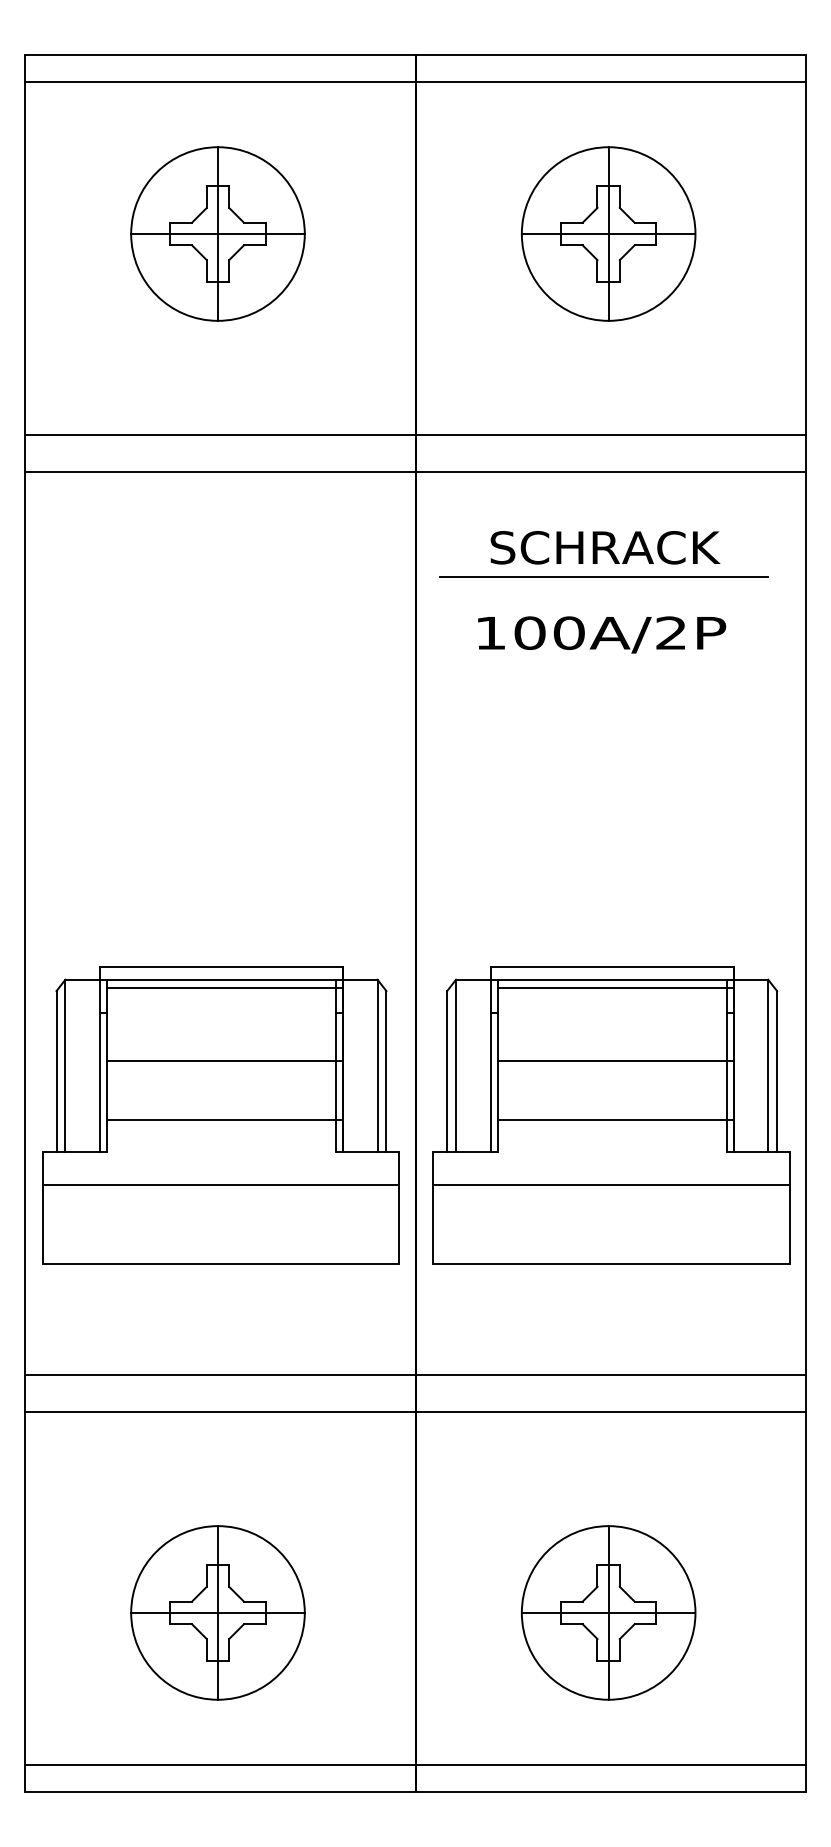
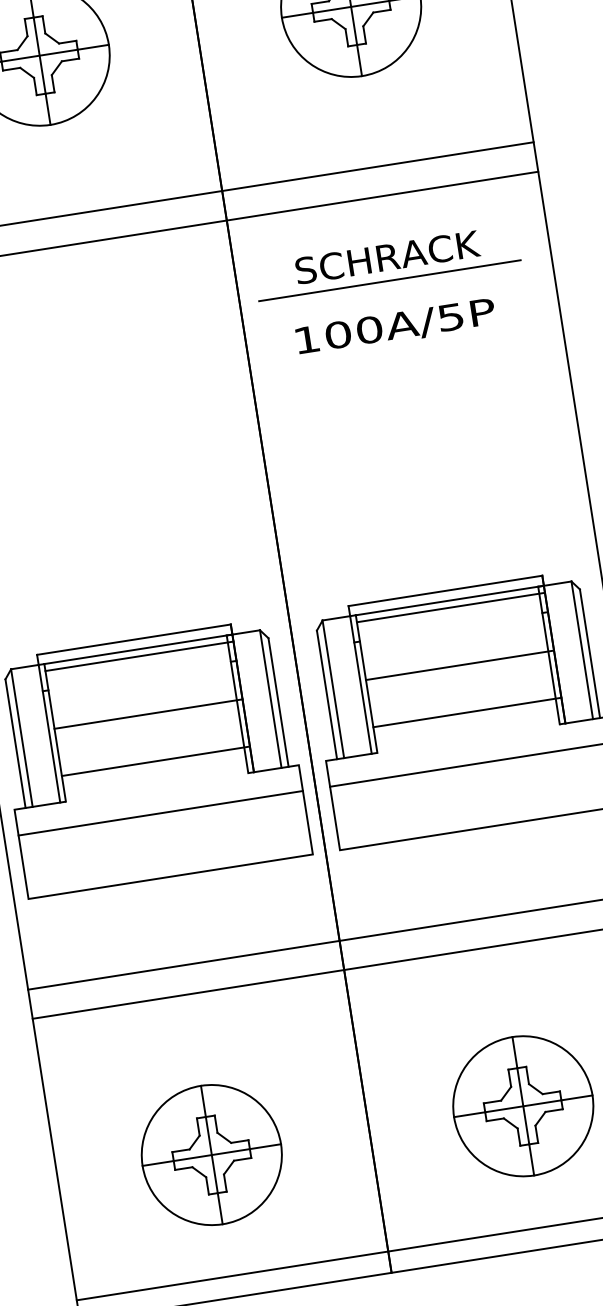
text: (670, 632) -> (450, 316), 100A/2P -> 100A/5P

